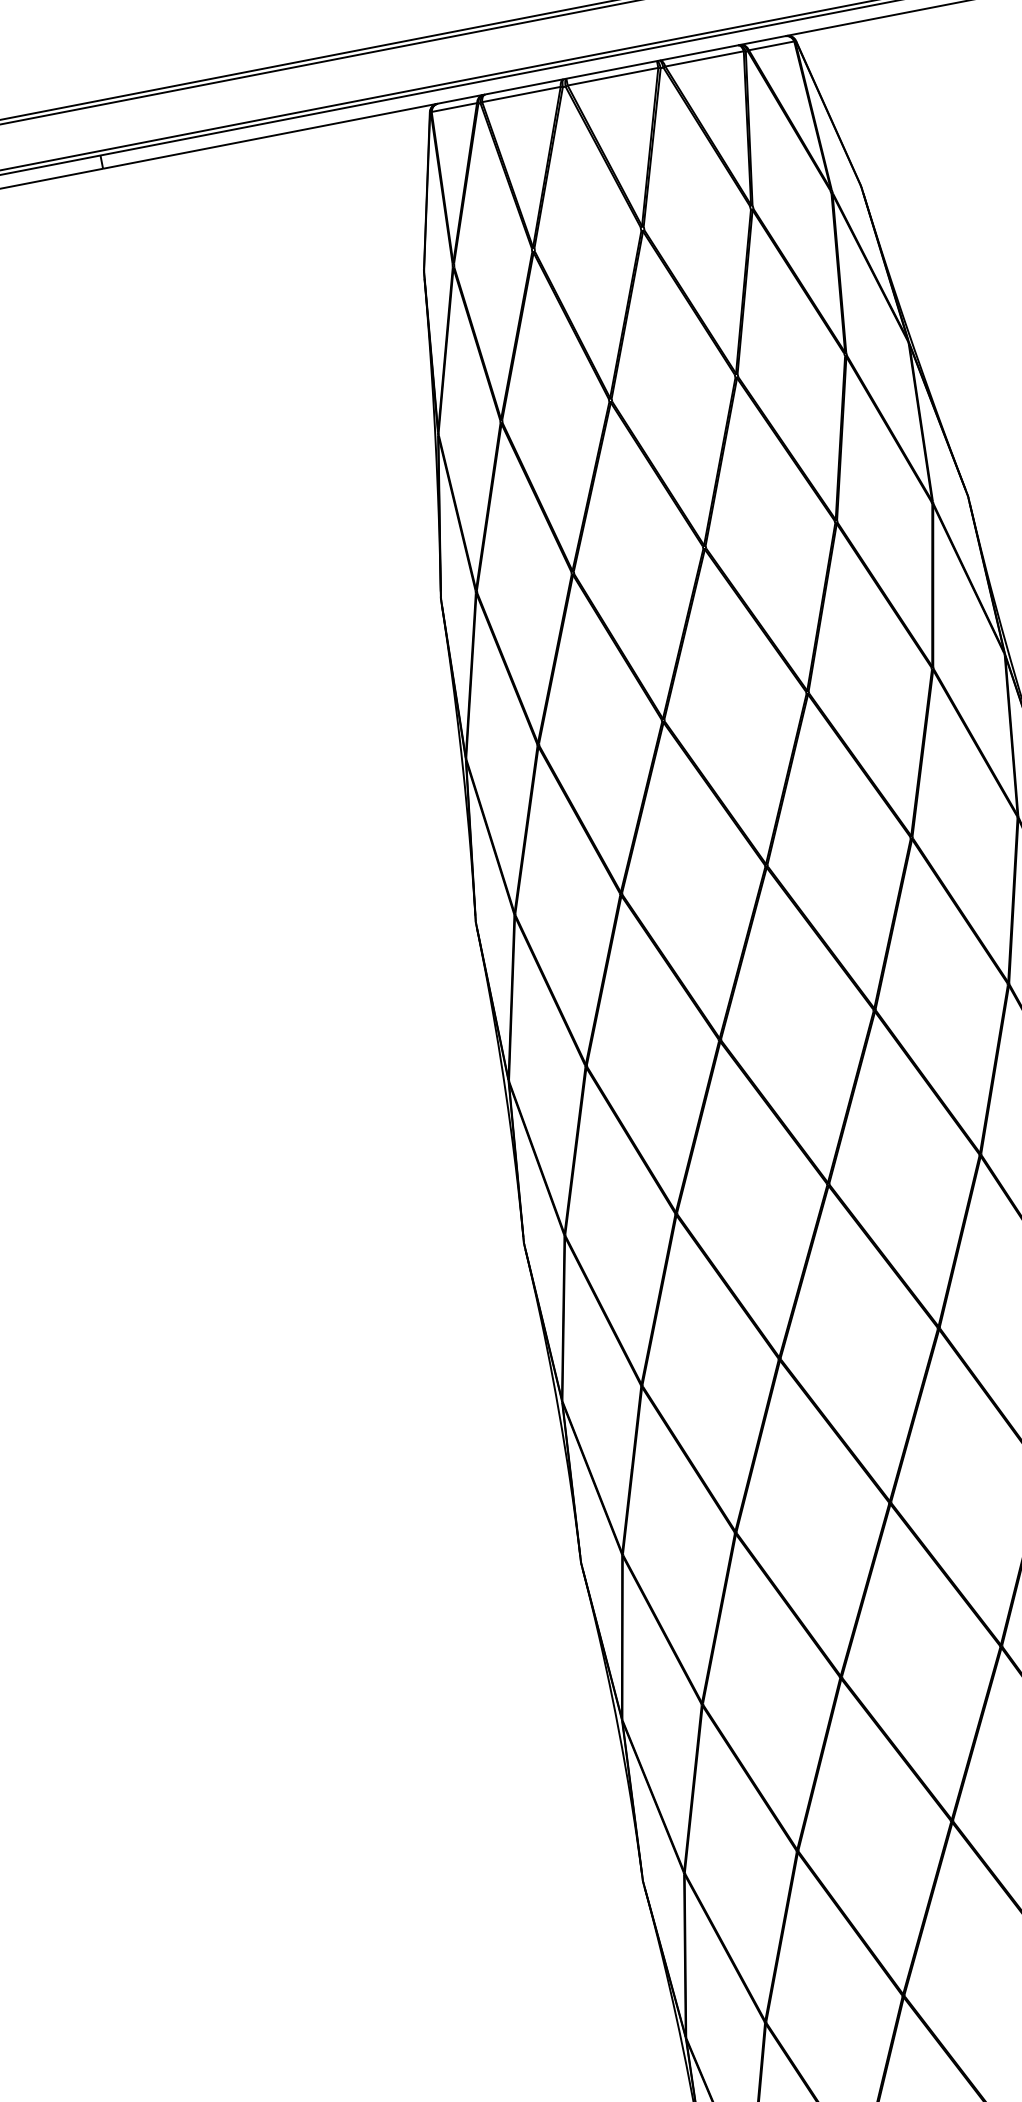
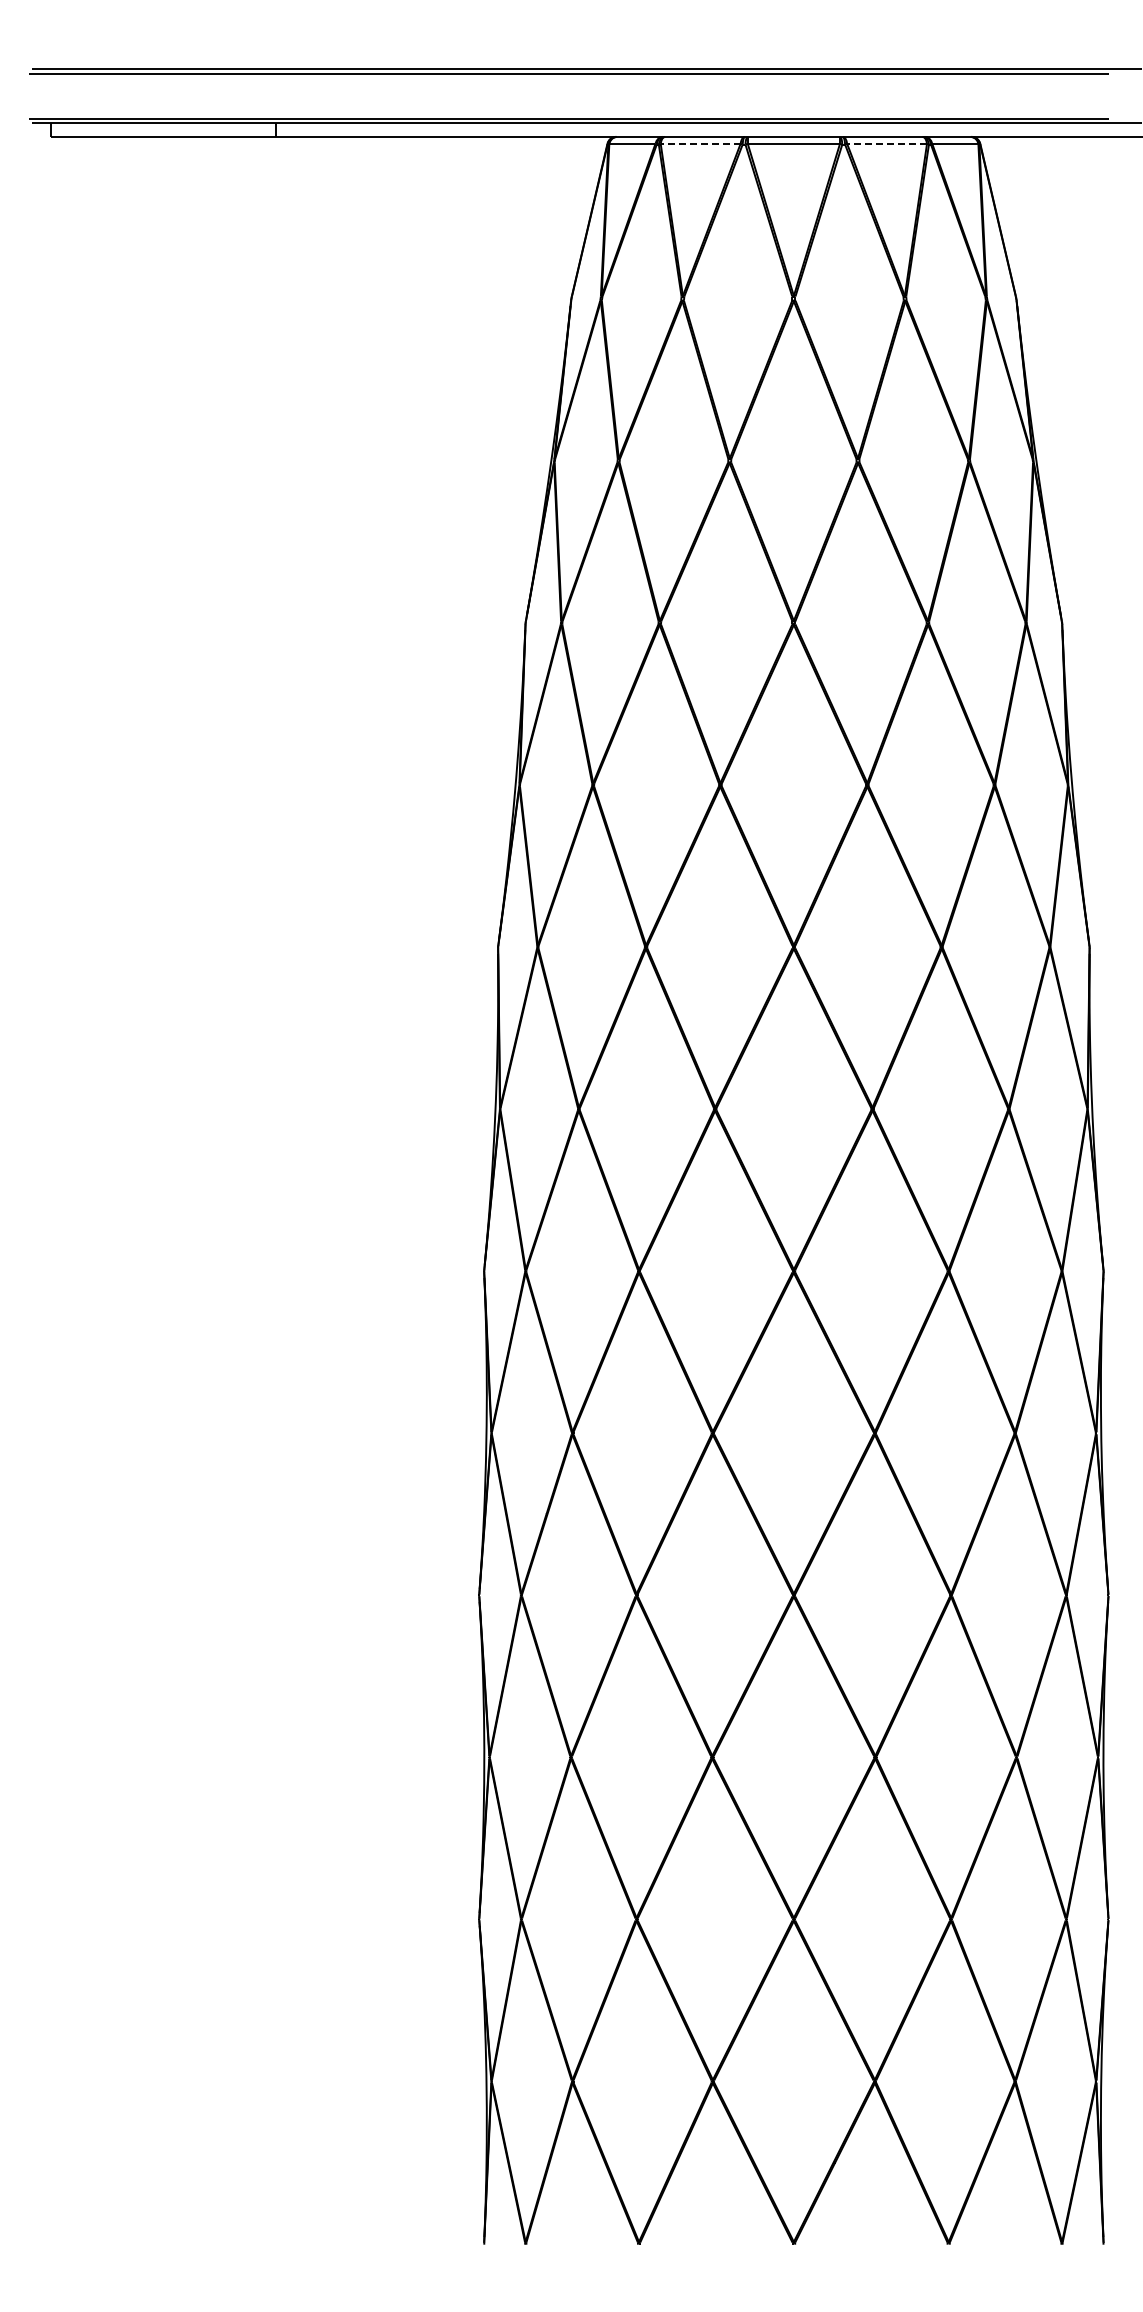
line: (704, 58) -> (887, 143), solid -> dashed
line: (521, 94) -> (700, 143), solid -> dashed

